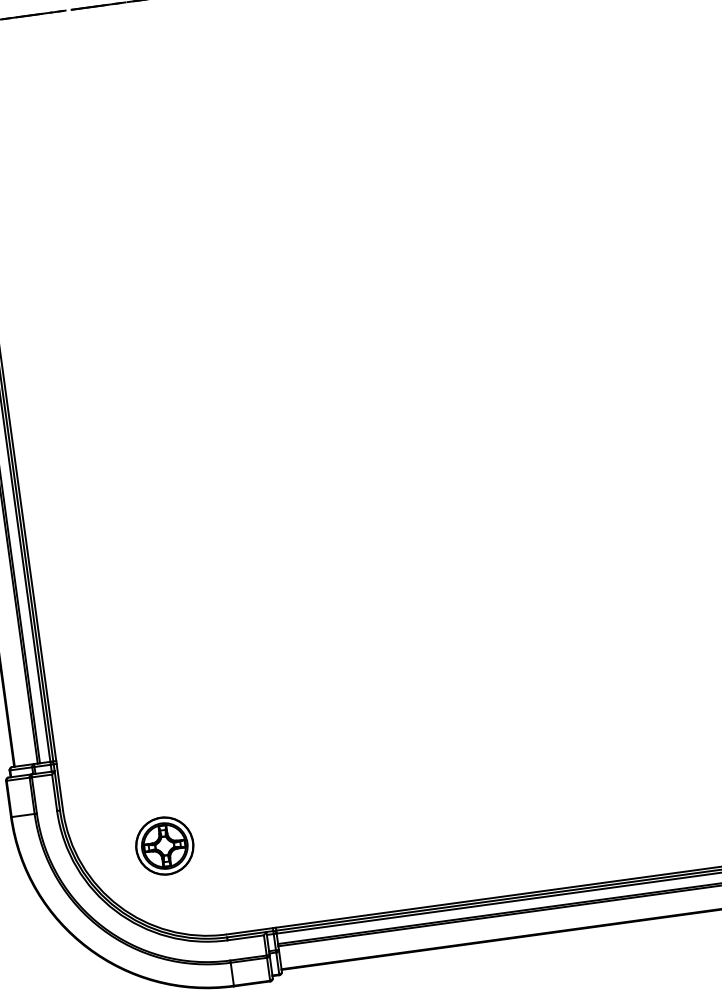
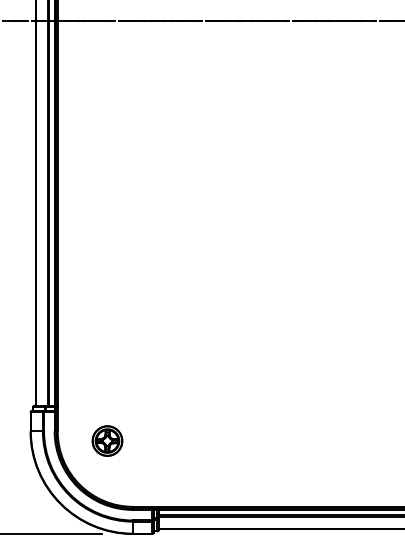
part: (164, 844) -> (107, 440), moved

